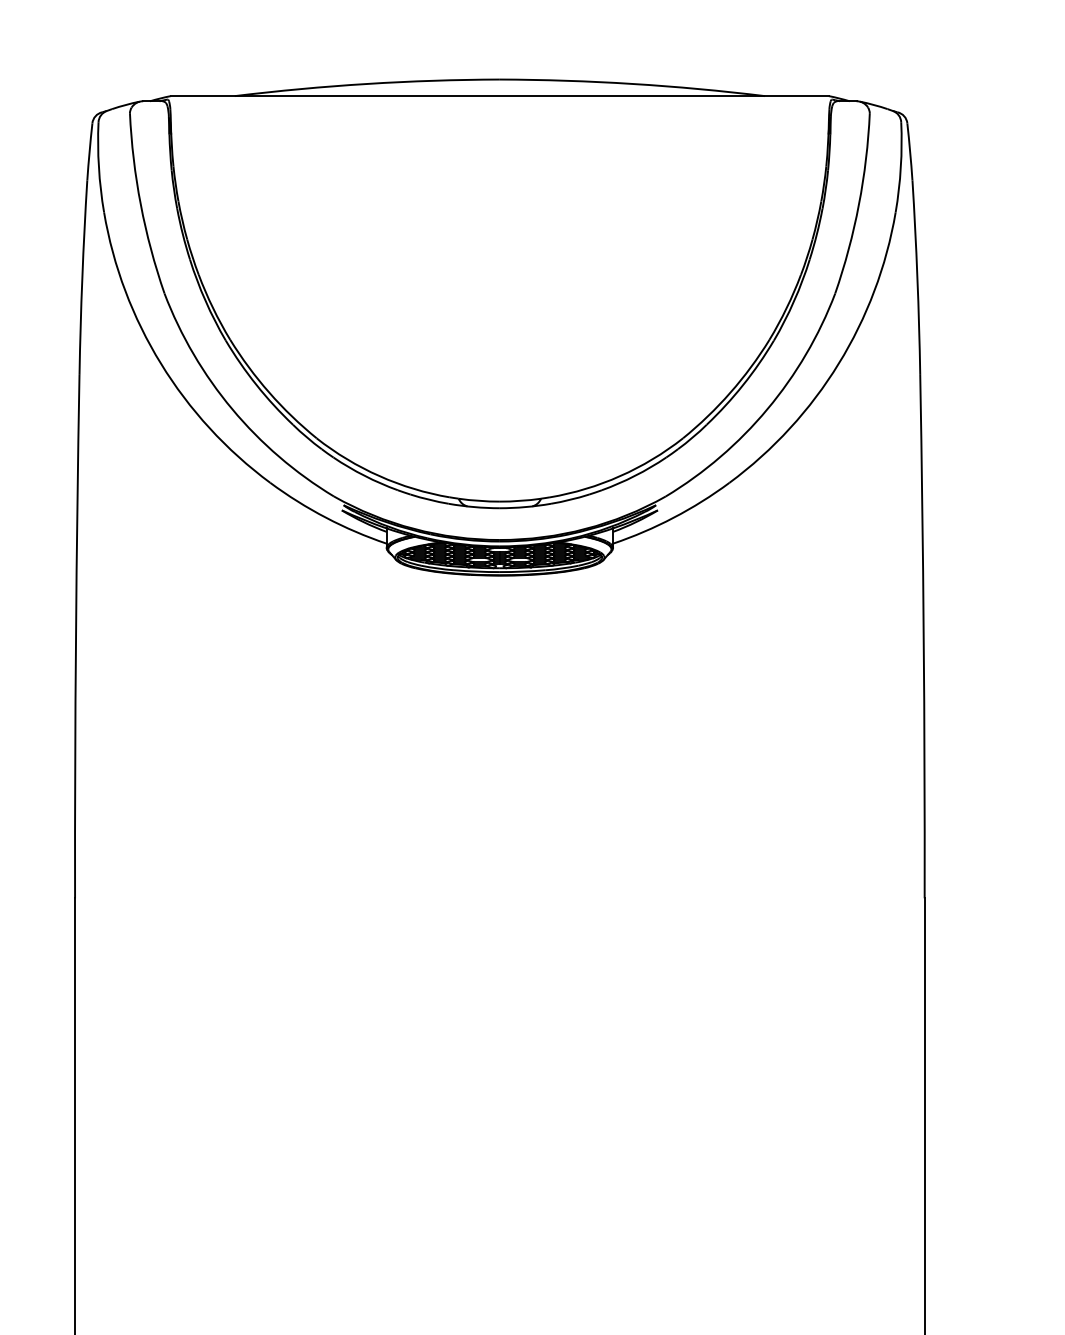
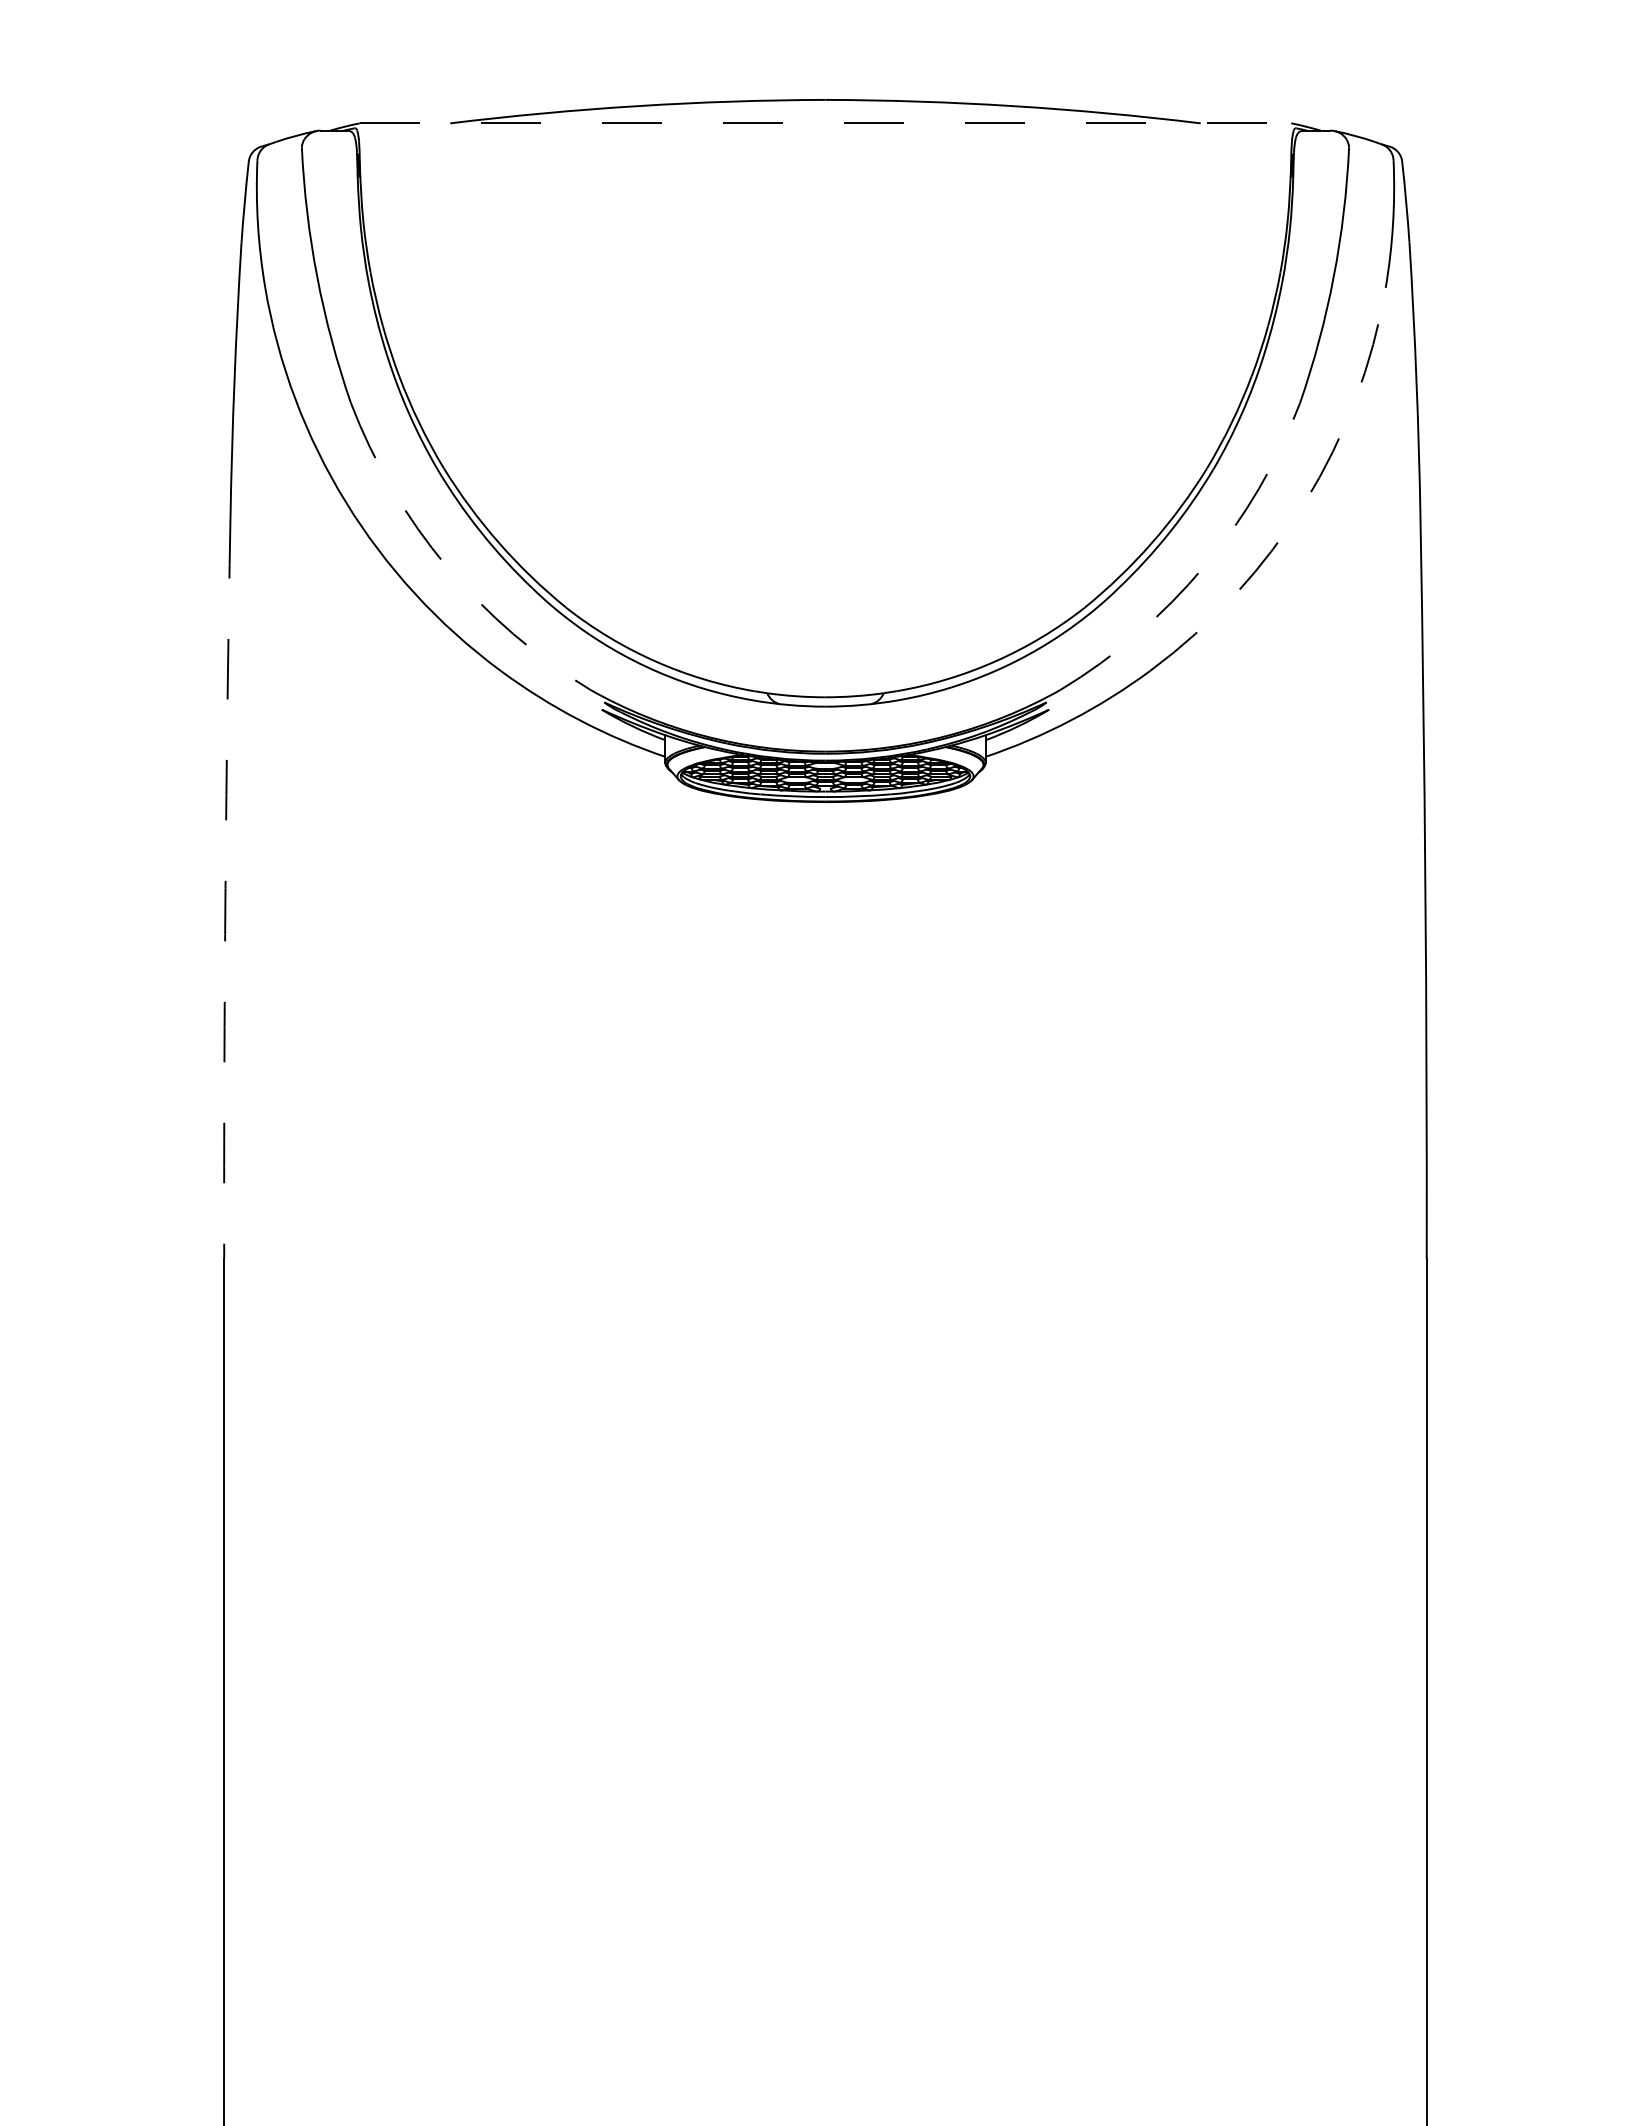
line: (499, 96) -> (825, 123), solid -> dashed
arc: (839, 363) -> (1305, 502), solid -> dashed
arc: (232, 409) -> (446, 566), solid -> dashed
arc: (767, 409) -> (1204, 566), solid -> dashed
arc: (75, 636) -> (225, 888), solid -> dashed

